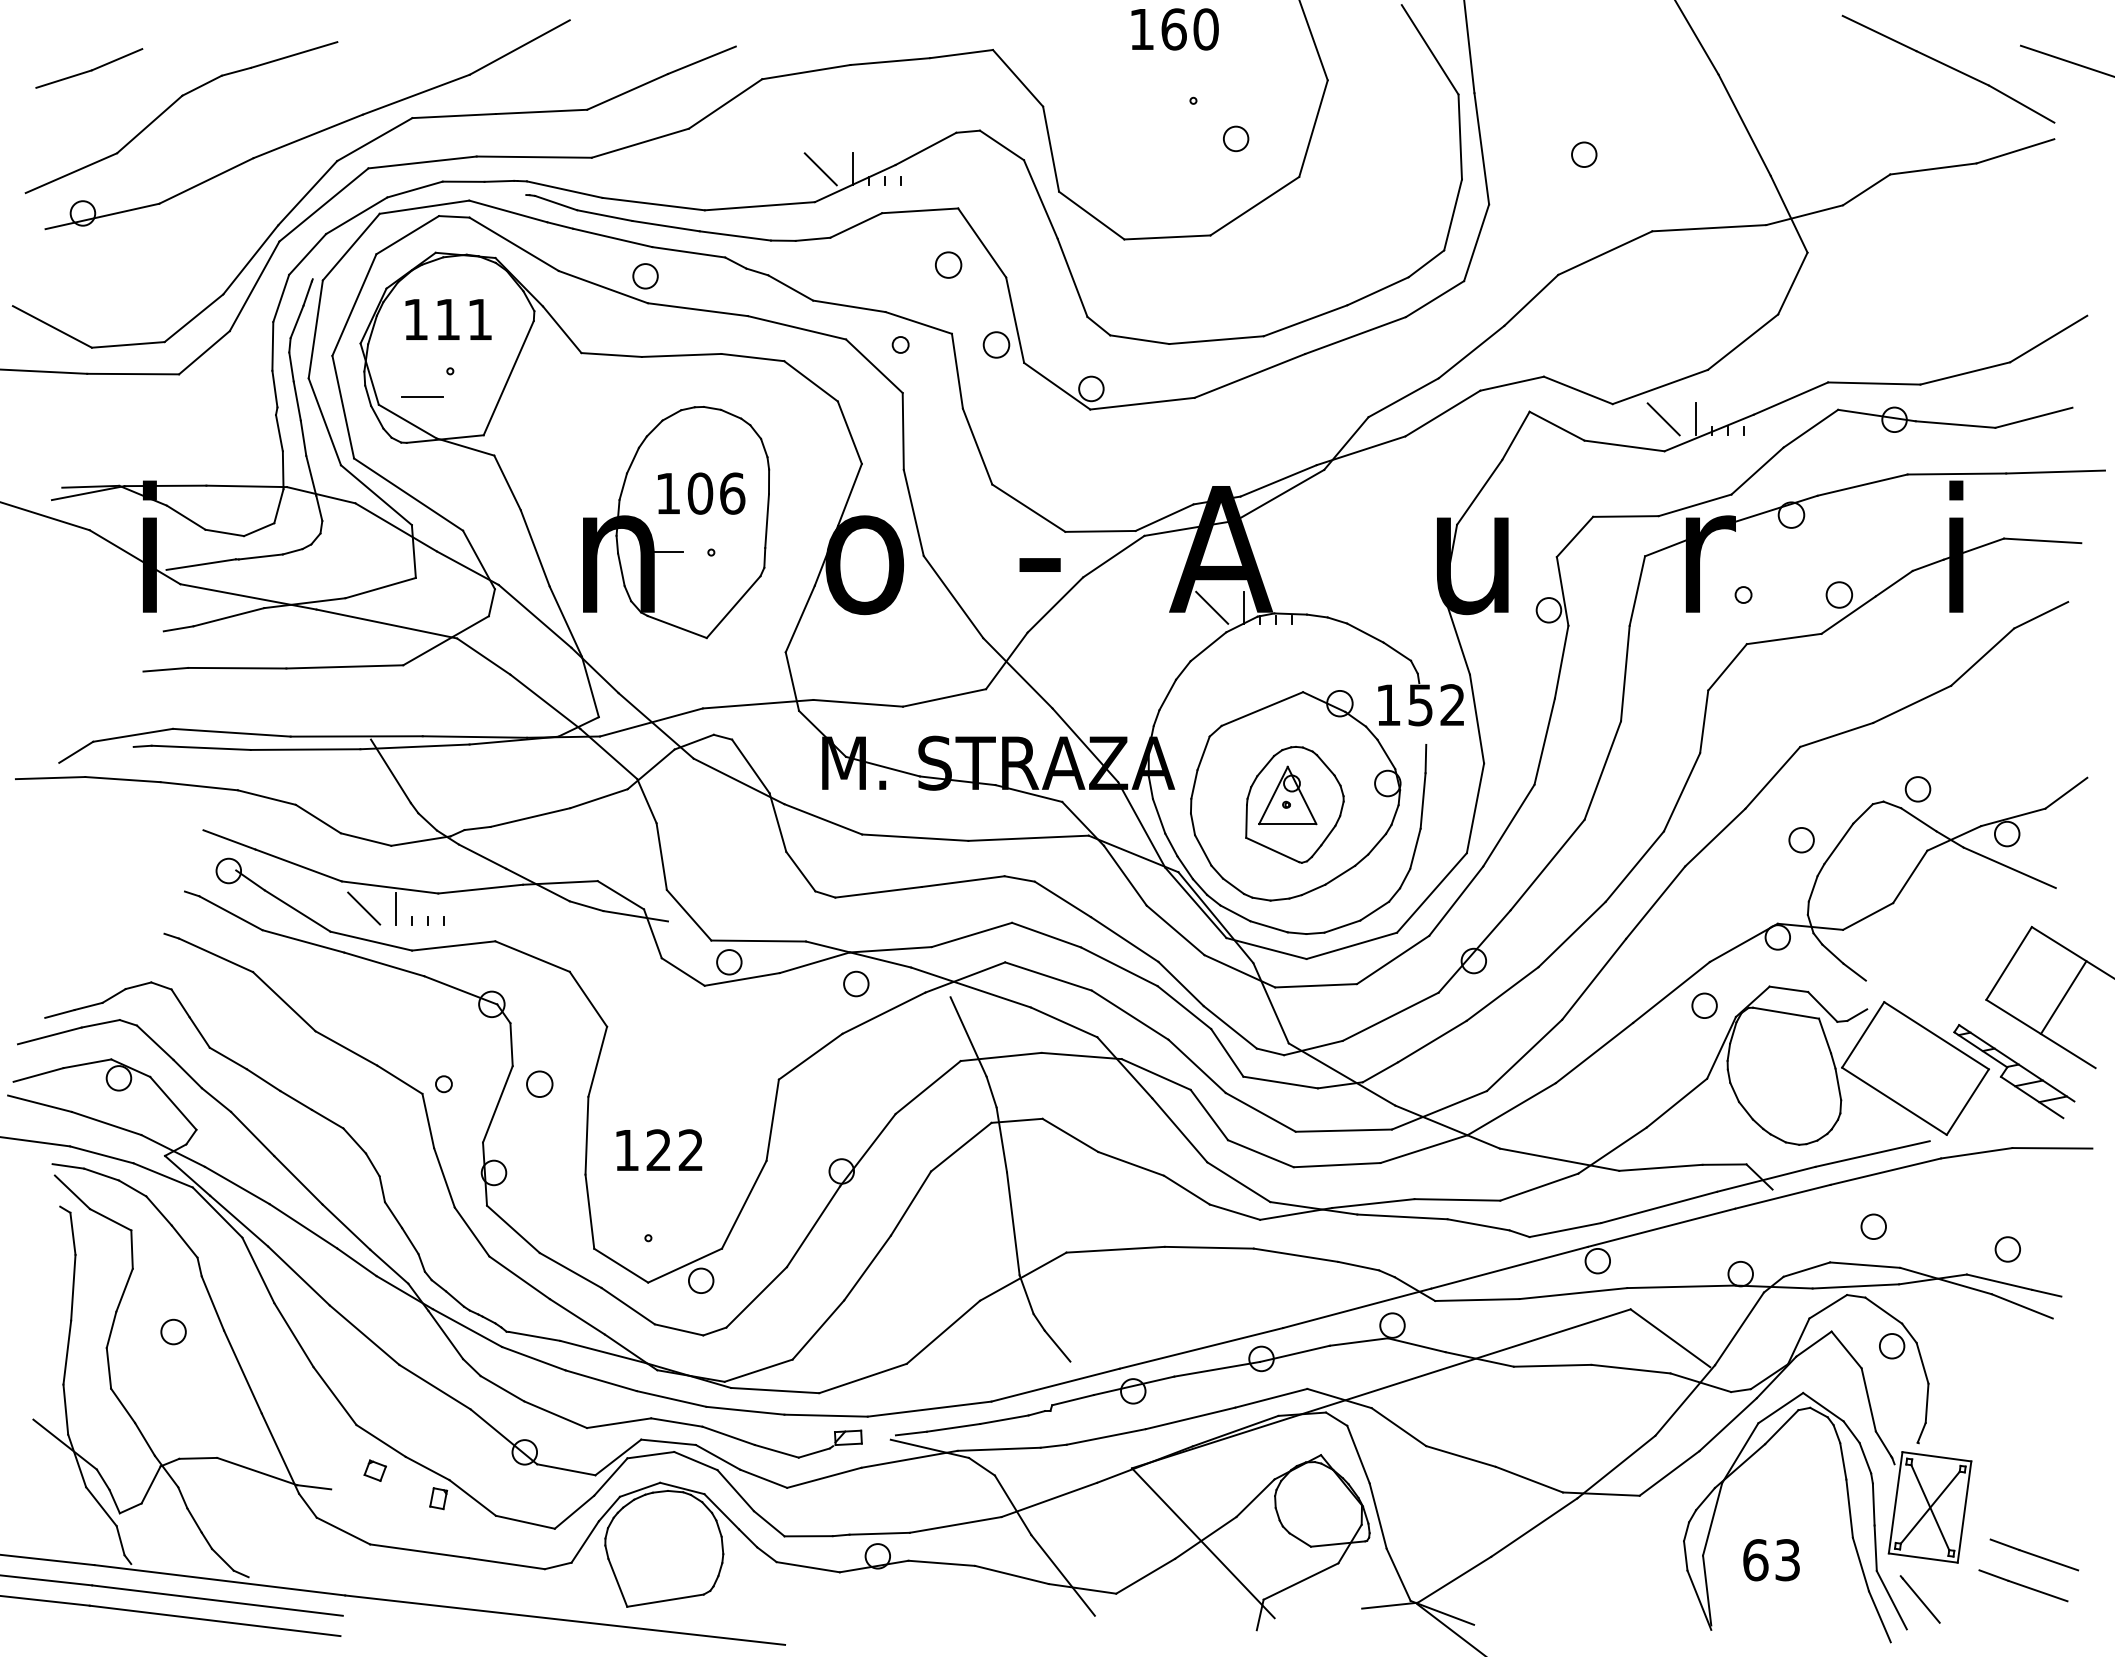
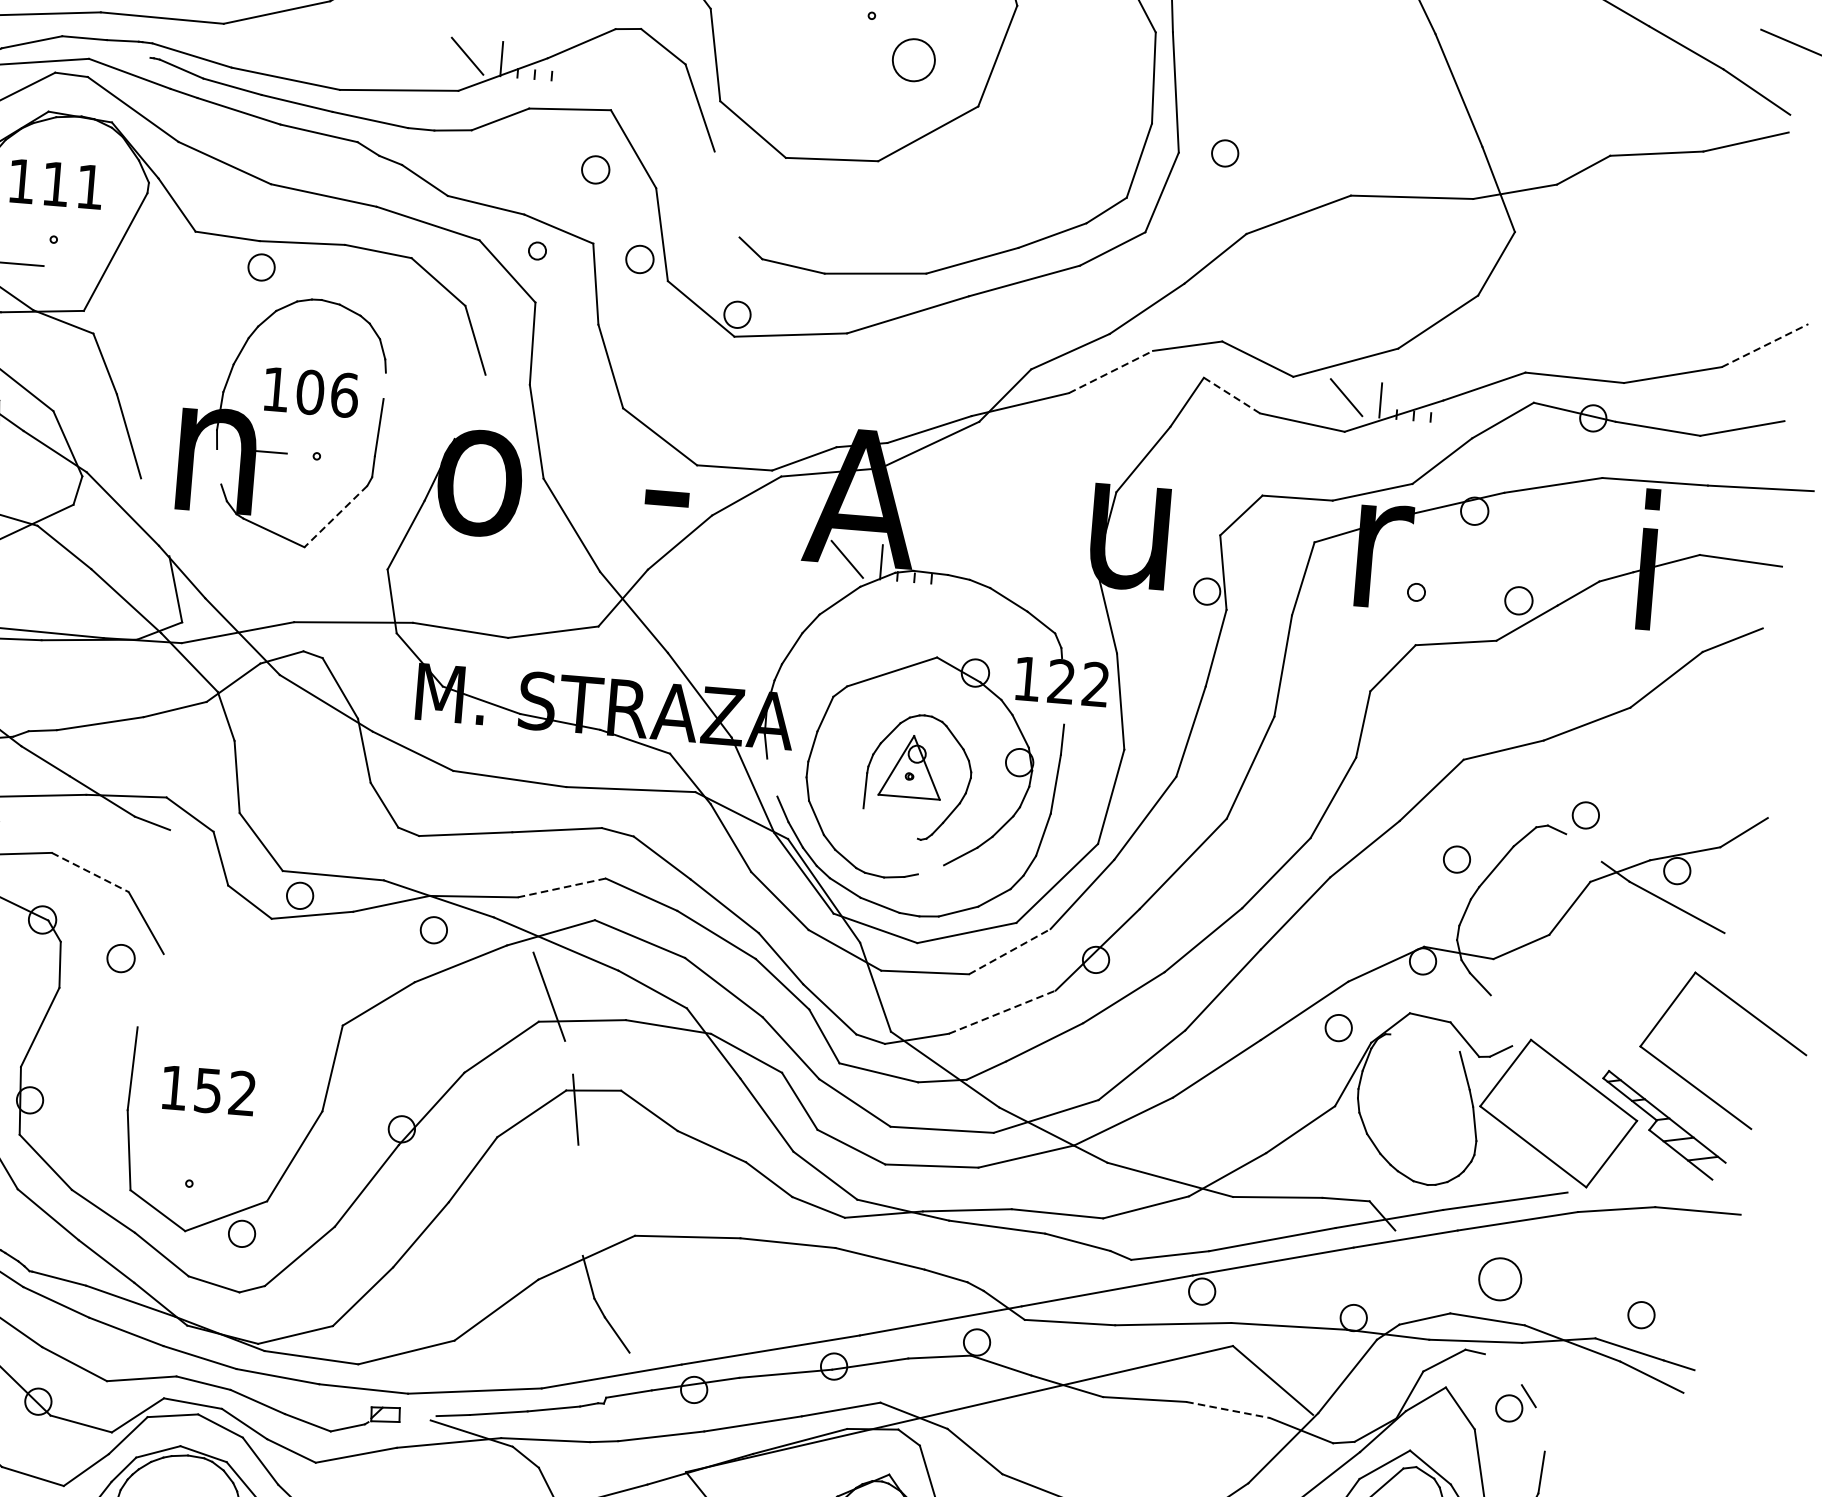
circle: (1236, 138) -> (914, 59), size x1.6
circle: (1584, 154) -> (1225, 153), moved
circle: (645, 276) -> (261, 267), moved
line: (1072, 277) -> (727, 194), removed
line: (2049, 338) -> (1766, 345), solid -> dashed
line: (1442, 413) -> (1110, 371), solid -> dashed
line: (1557, 426) -> (1232, 395), solid -> dashed
line: (768, 481) -> (384, 385), removed
line: (849, 494) -> (469, 406), removed
line: (621, 569) -> (219, 466), removed
line: (733, 607) -> (335, 516), solid -> dashed
line: (565, 621) -> (154, 517), removed
text: (1420, 705) -> (1061, 682), 152 -> 122
line: (1158, 816) -> (771, 777), removed
line: (1918, 819) -> (1583, 847), removed
line: (1272, 849) -> (890, 823), removed
line: (1313, 889) -> (930, 869), removed
line: (635, 916) -> (203, 838), removed
line: (971, 934) -> (561, 887), solid -> dashed
line: (533, 956) -> (91, 872), solid -> dashed
line: (1393, 959) -> (1010, 951), solid -> dashed
line: (1854, 971) -> (1501, 1004), removed
line: (2063, 997) -> (1723, 1050), removed
line: (1786, 1012) -> (1425, 1042), removed
line: (1390, 1016) -> (1002, 1011), solid -> dashed
line: (597, 1061) -> (150, 990), removed
circle: (539, 1083) -> (120, 957), moved
line: (991, 1091) -> (568, 1057), removed
text: (658, 1150) -> (207, 1090), 122 -> 152
line: (1013, 1223) -> (580, 1200), removed
circle: (1873, 1226) -> (1499, 1278), size x1.6
line: (1883, 1310) -> (1503, 1369), removed
line: (1922, 1363) -> (1540, 1429), removed
line: (1630, 1369) -> (1227, 1410), solid -> dashed

